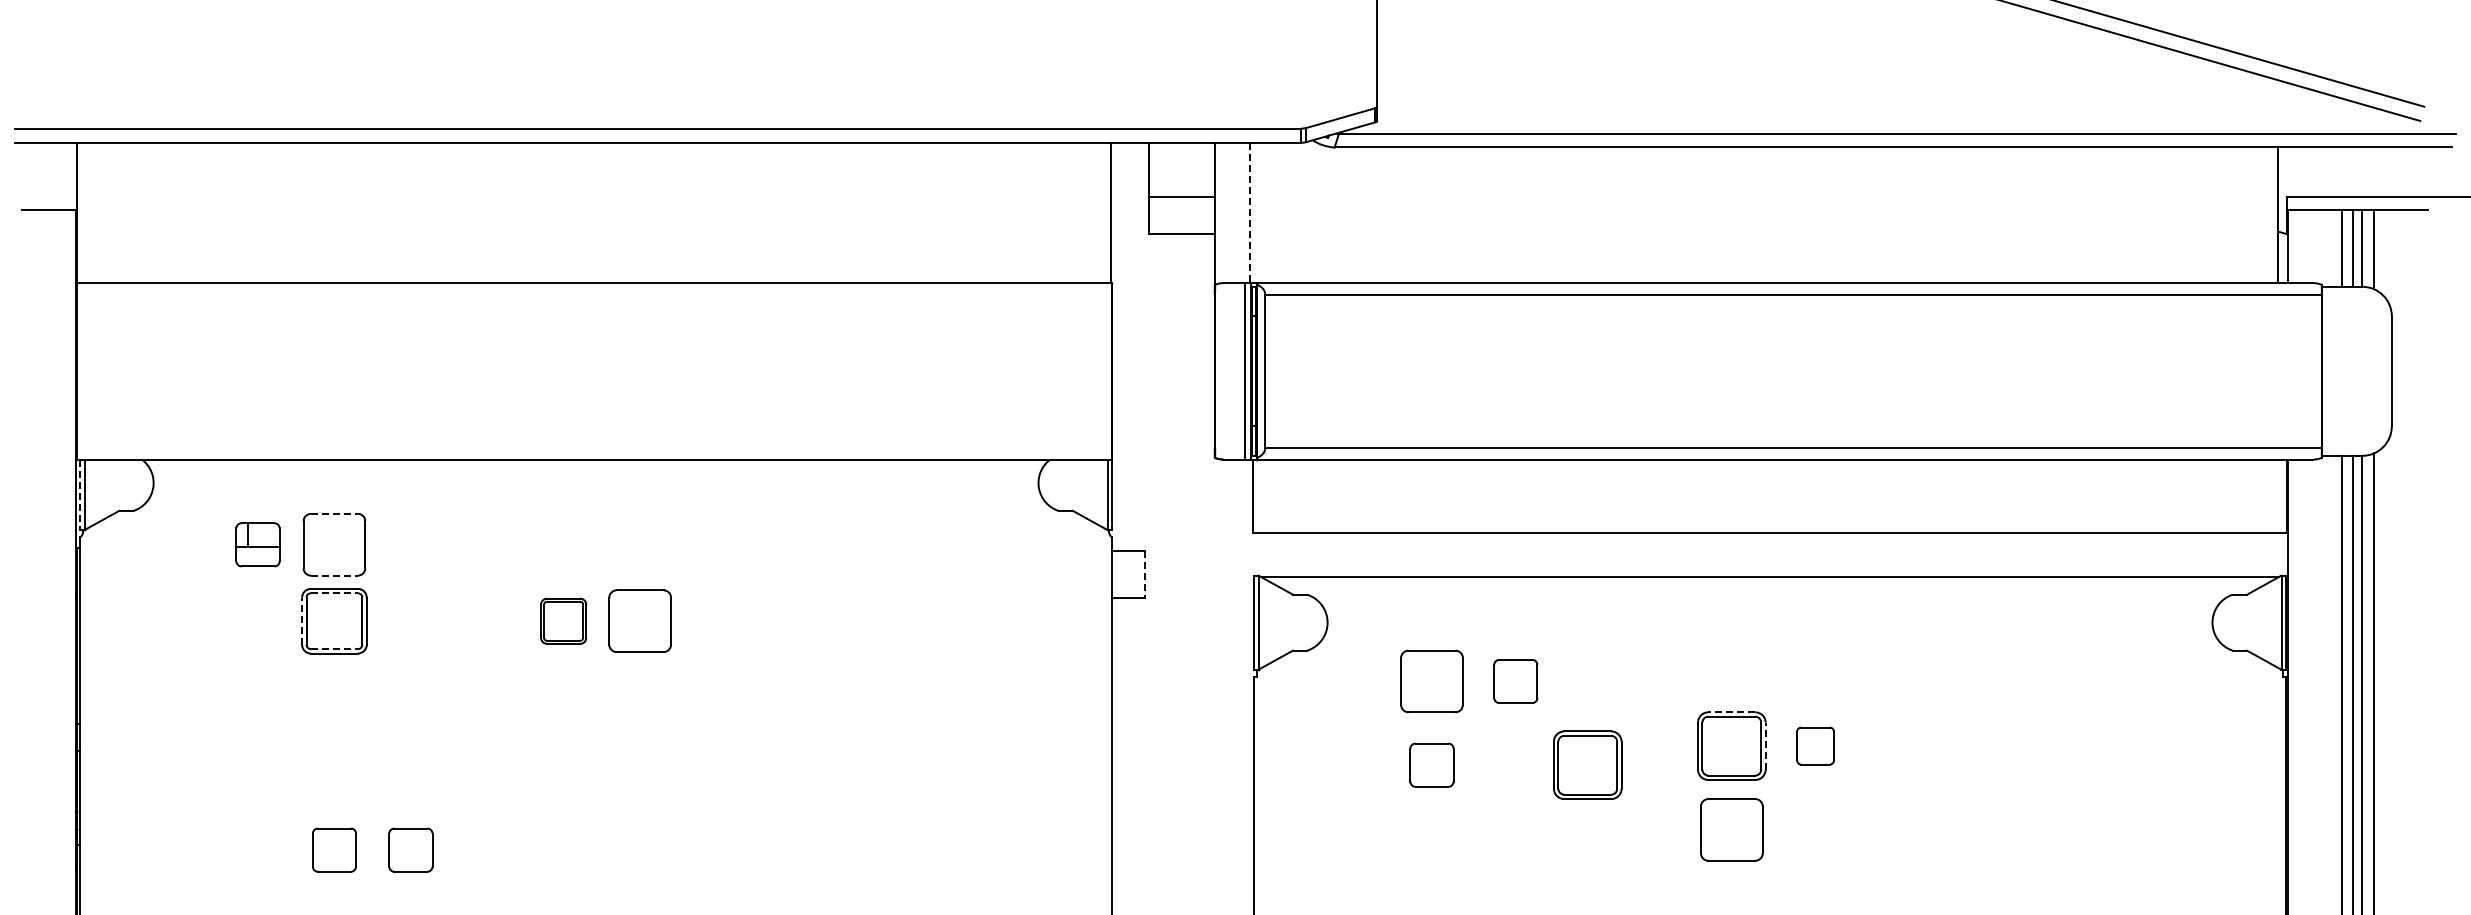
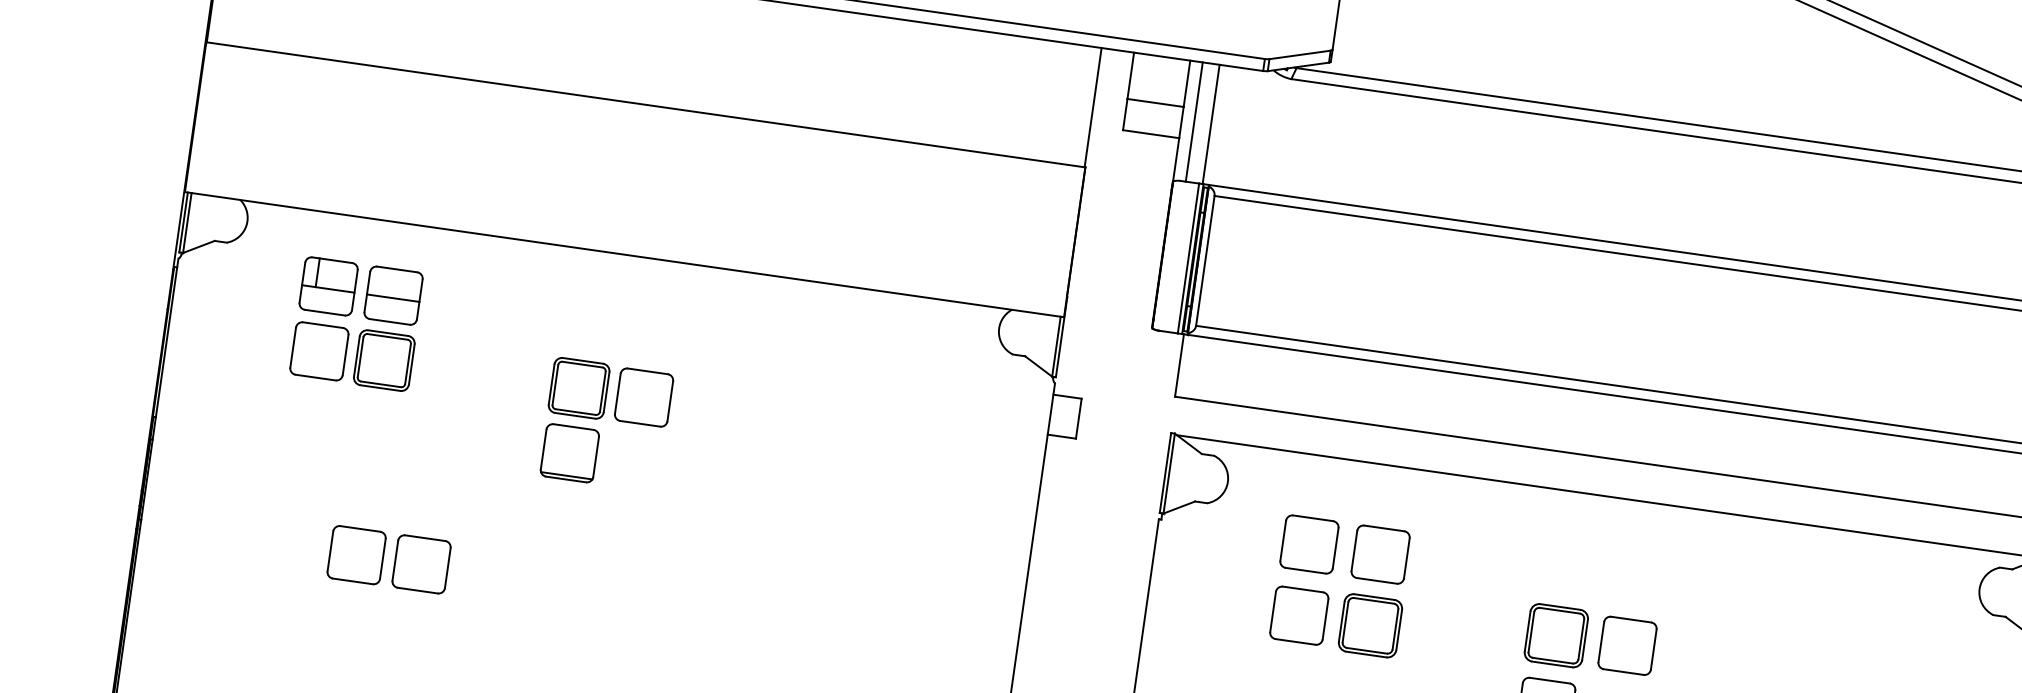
line: (1229, 212) -> (1194, 121), added
line: (1249, 213) -> (1211, 124), dashed -> solid
line: (80, 495) -> (183, 223), dashed -> solid
line: (334, 513) -> (397, 269), dashed -> solid
part: (257, 544) -> (328, 286), size x1.43
line: (334, 547) -> (393, 298), added
line: (1145, 574) -> (1079, 419), dashed -> solid
line: (334, 575) -> (389, 321), dashed -> solid
line: (334, 593) -> (387, 337), dashed -> solid
part: (257, 620) -> (319, 350), added
line: (302, 621) -> (357, 357), dashed -> solid
part: (563, 621) -> (578, 388), size x1.43
line: (334, 649) -> (380, 384), dashed -> solid
part: (1515, 681) -> (1380, 554), size x1.43
part: (563, 697) -> (569, 453), added
line: (1731, 712) -> (1560, 607), dashed -> solid
part: (1815, 745) -> (1627, 645), size x1.67
line: (1765, 746) -> (1584, 640), dashed -> solid
part: (1431, 764) -> (1299, 615), size x1.43
part: (1587, 764) -> (1370, 625), moved
part: (334, 849) -> (356, 554), size x1.43
part: (410, 849) -> (421, 563), size x1.43

